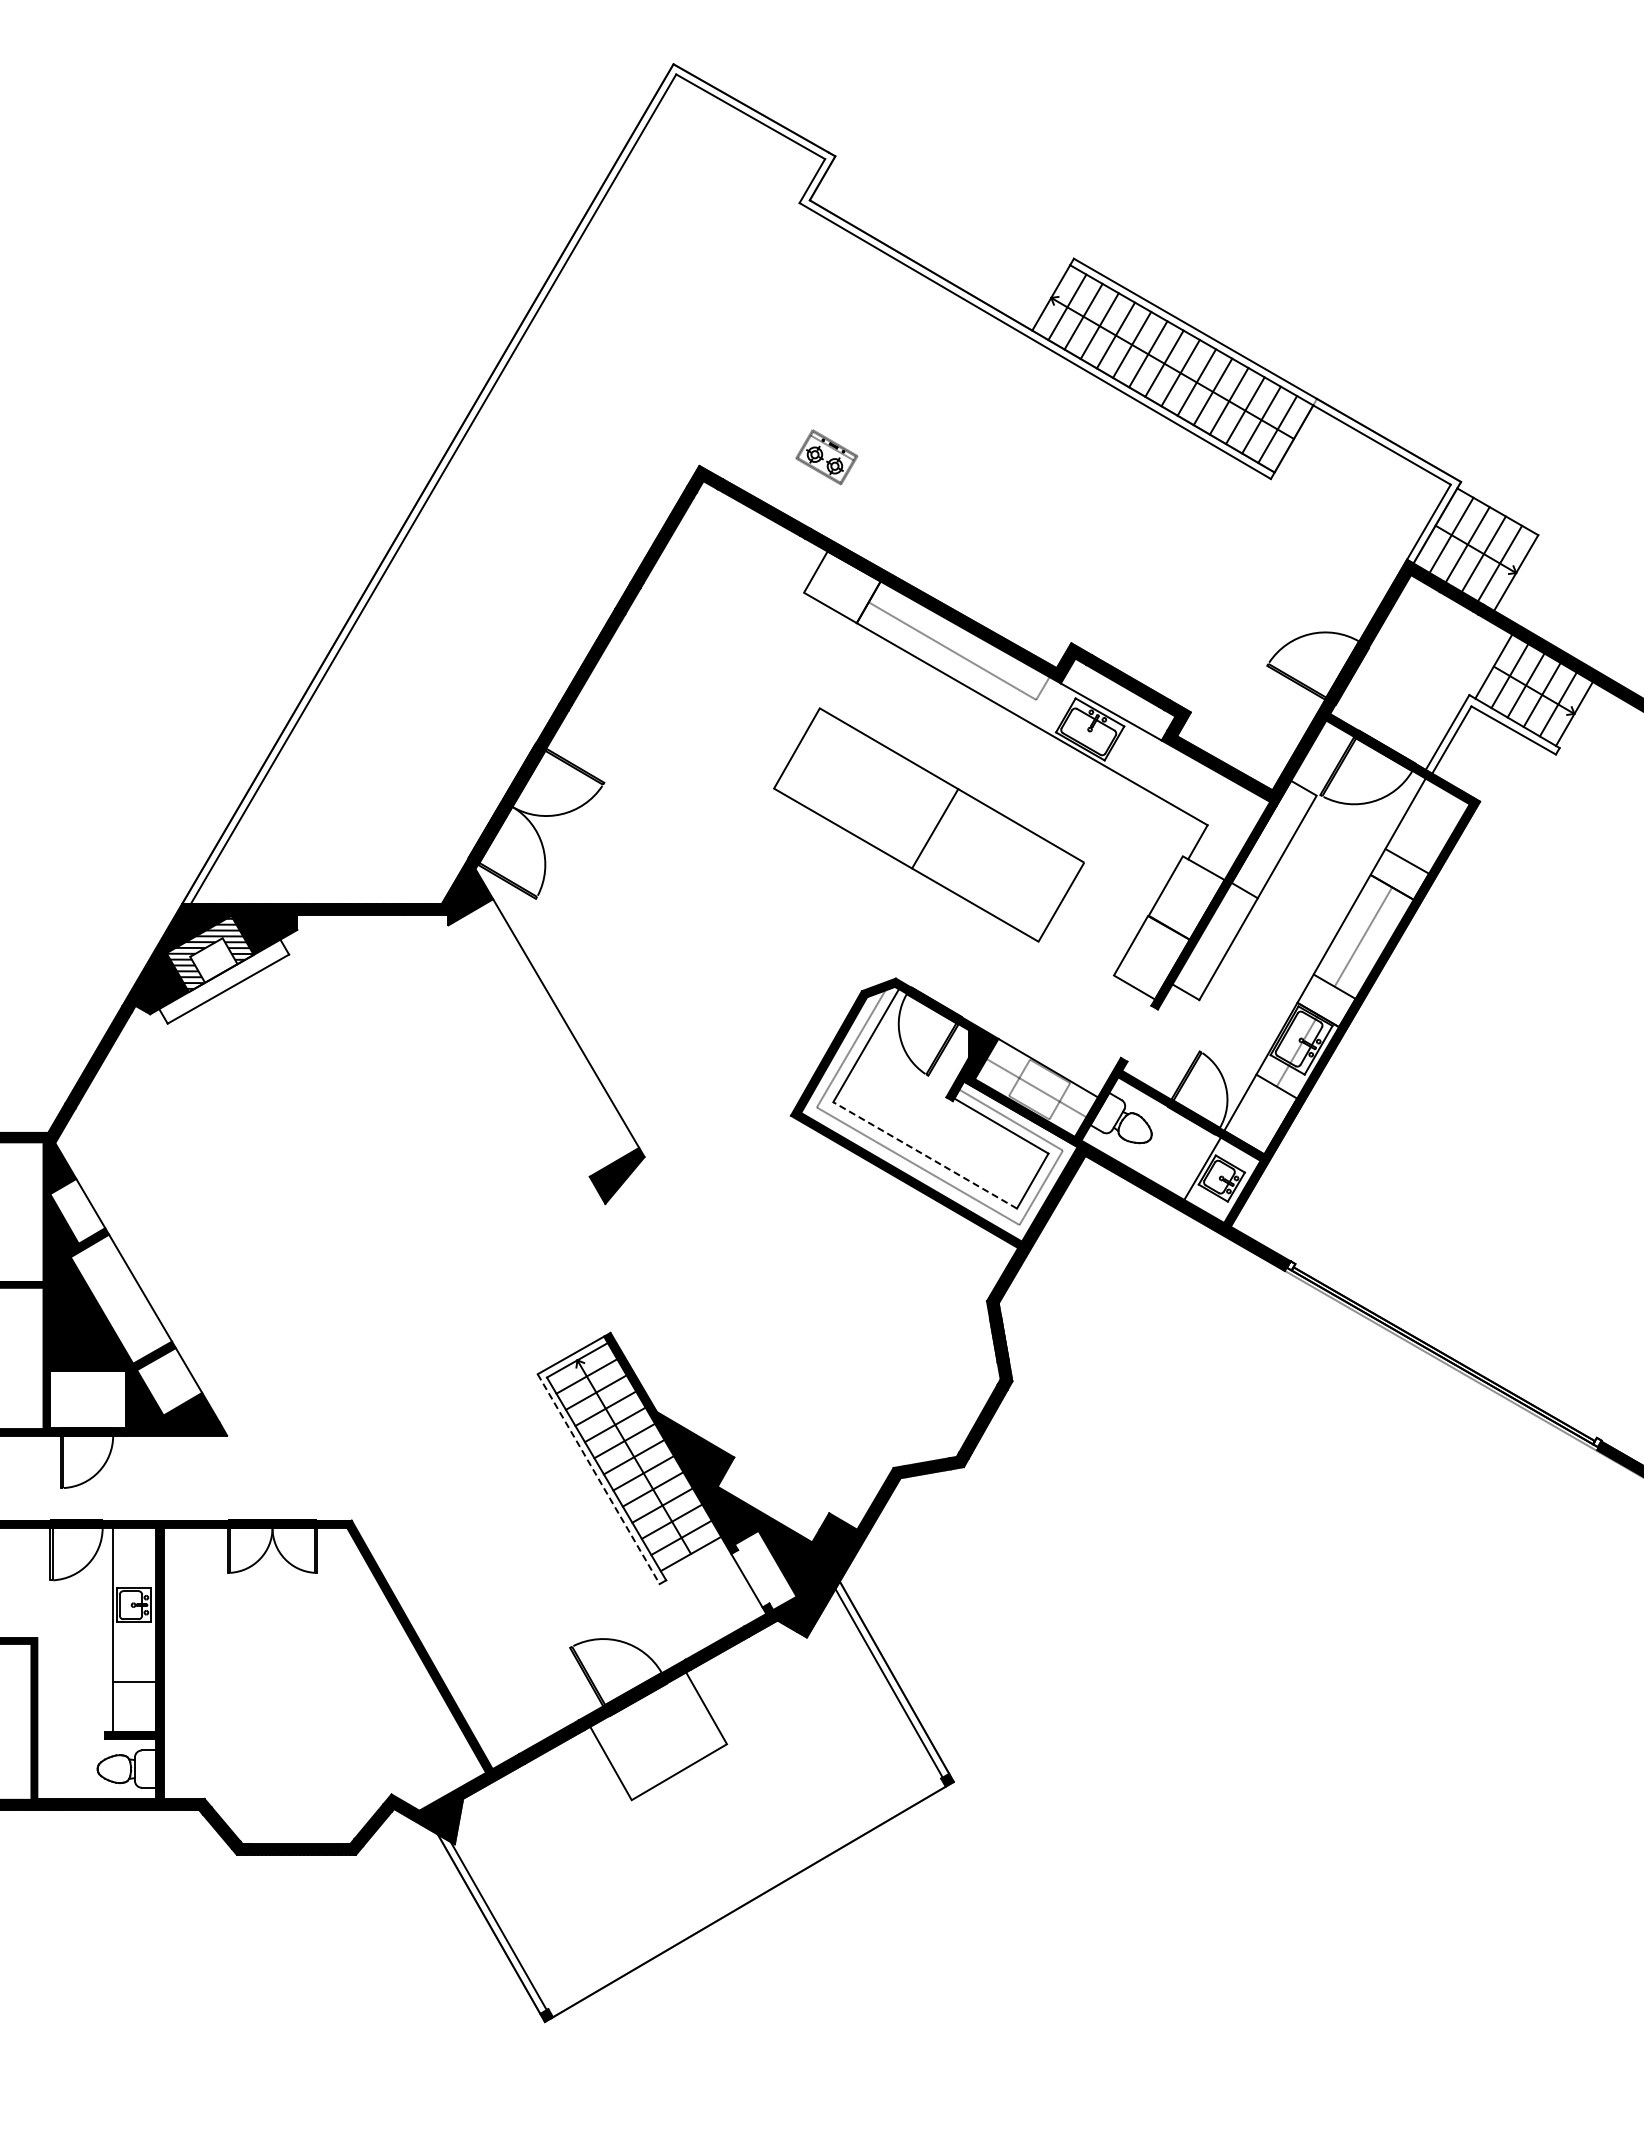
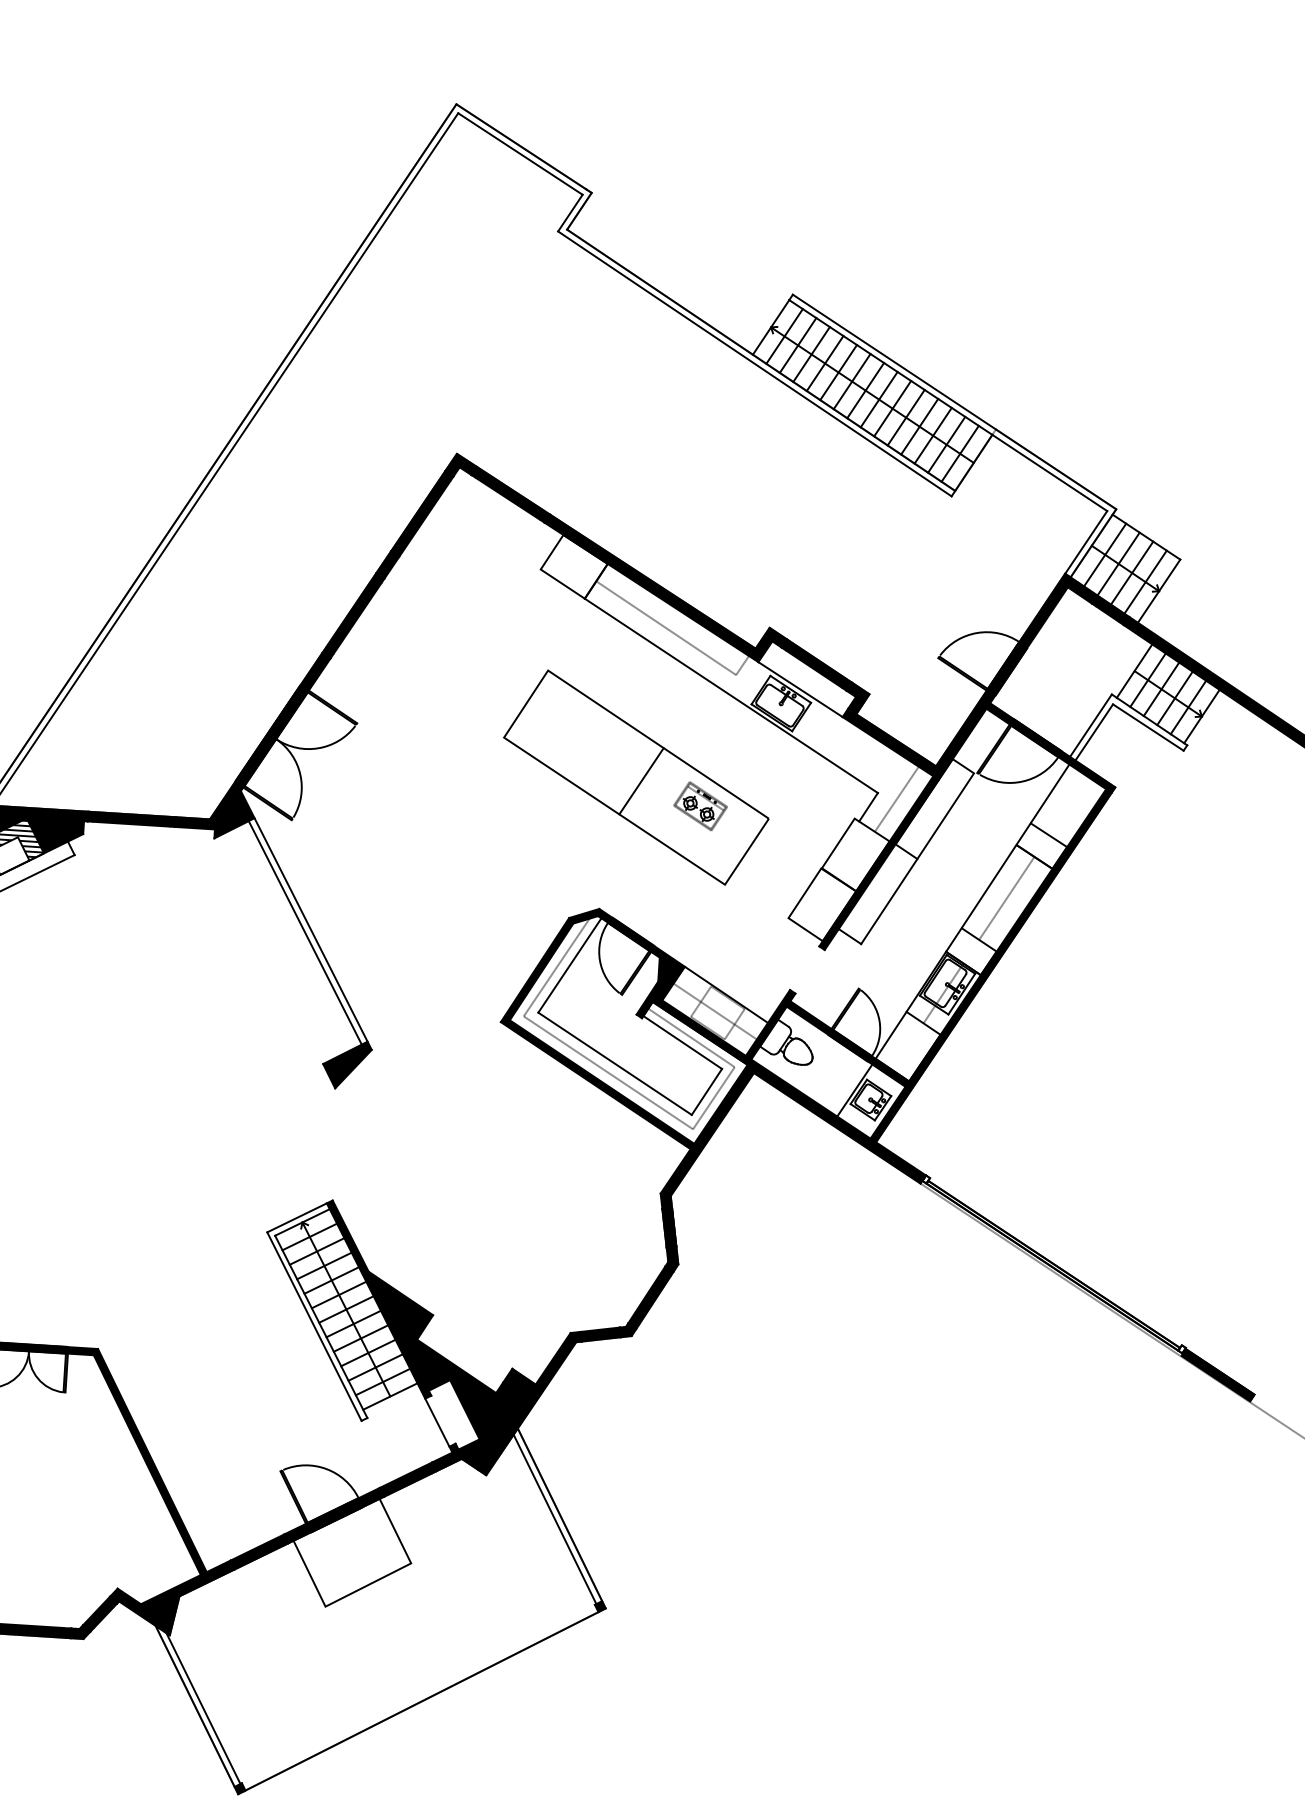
part: (826, 457) -> (700, 806), moved
line: (1229, 831) -> (896, 799), added
line: (559, 1027) -> (305, 932), added
line: (924, 1155) -> (614, 1063), dashed -> solid
line: (598, 1479) -> (314, 1326), dashed -> solid

